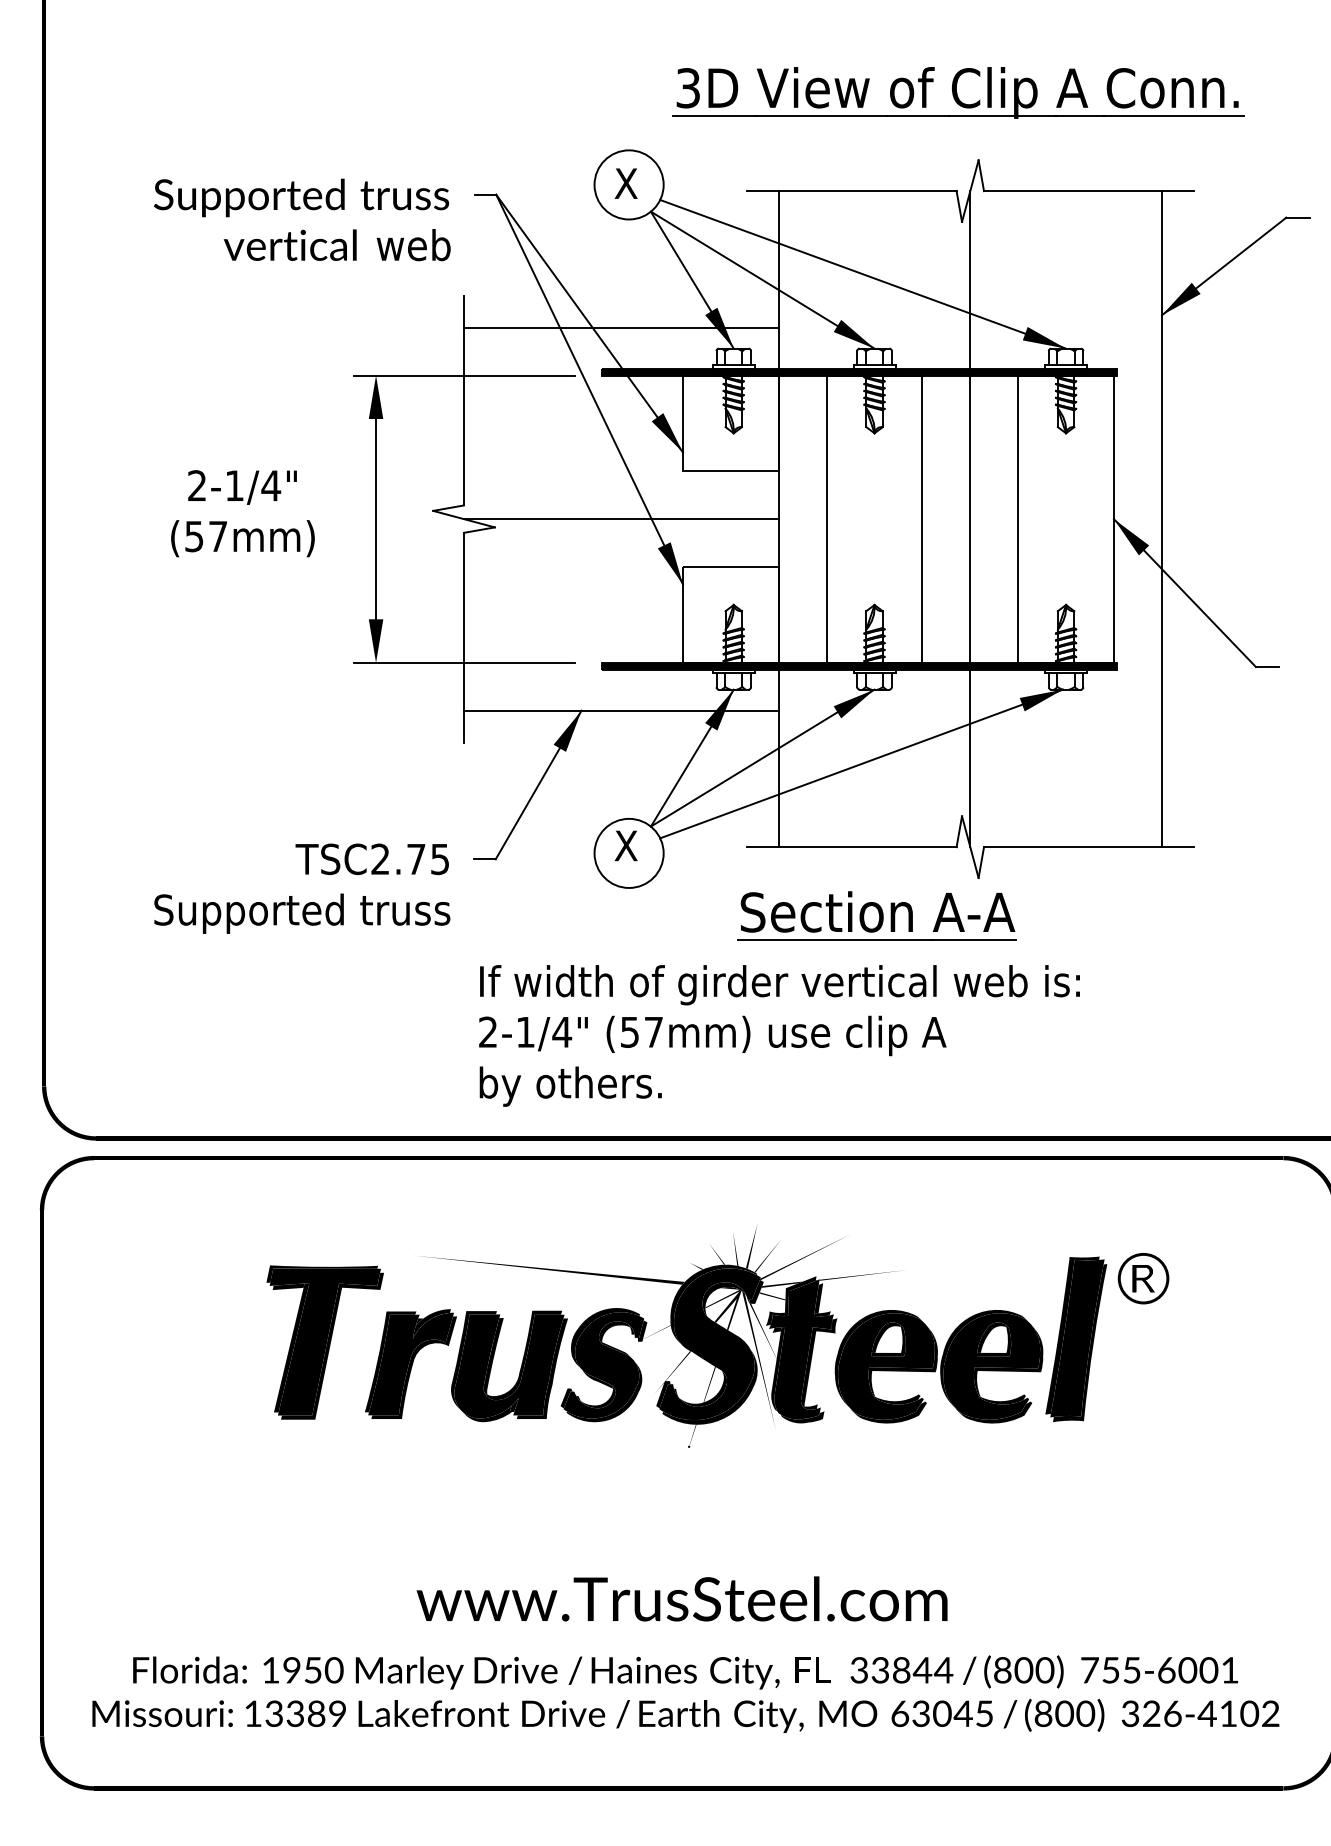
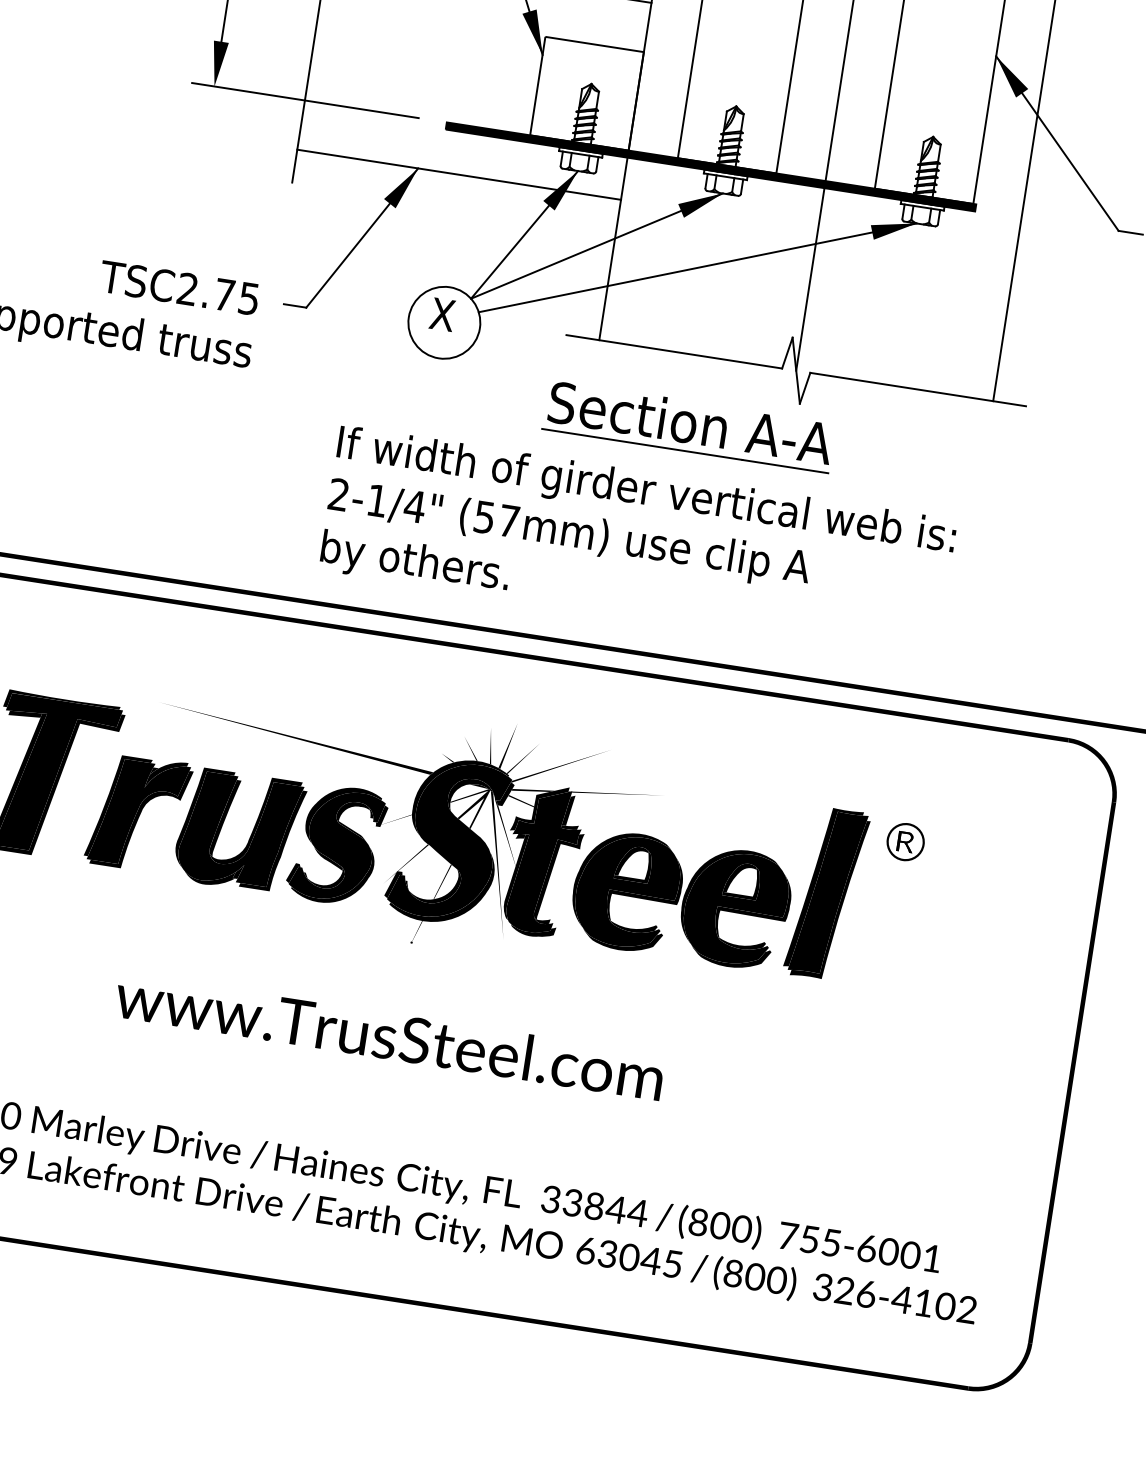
text: (779, 1035) -> (637, 544), moved
part: (1143, 1278) -> (905, 841), size x0.71
text: (681, 1598) -> (389, 1035), moved

